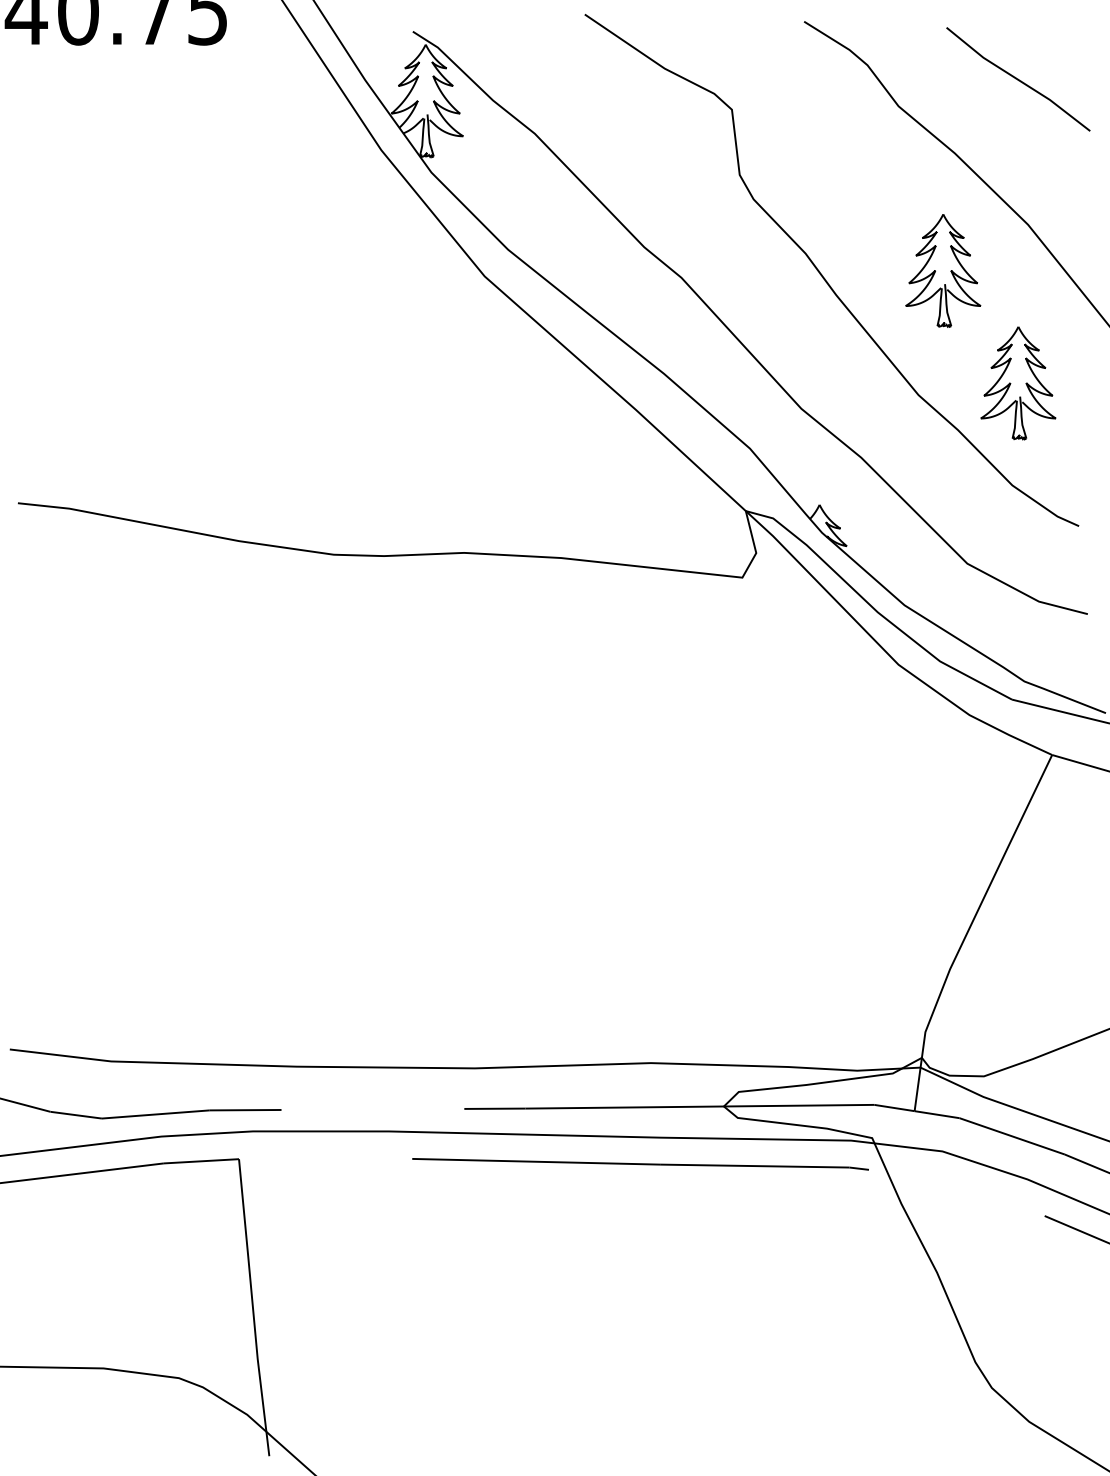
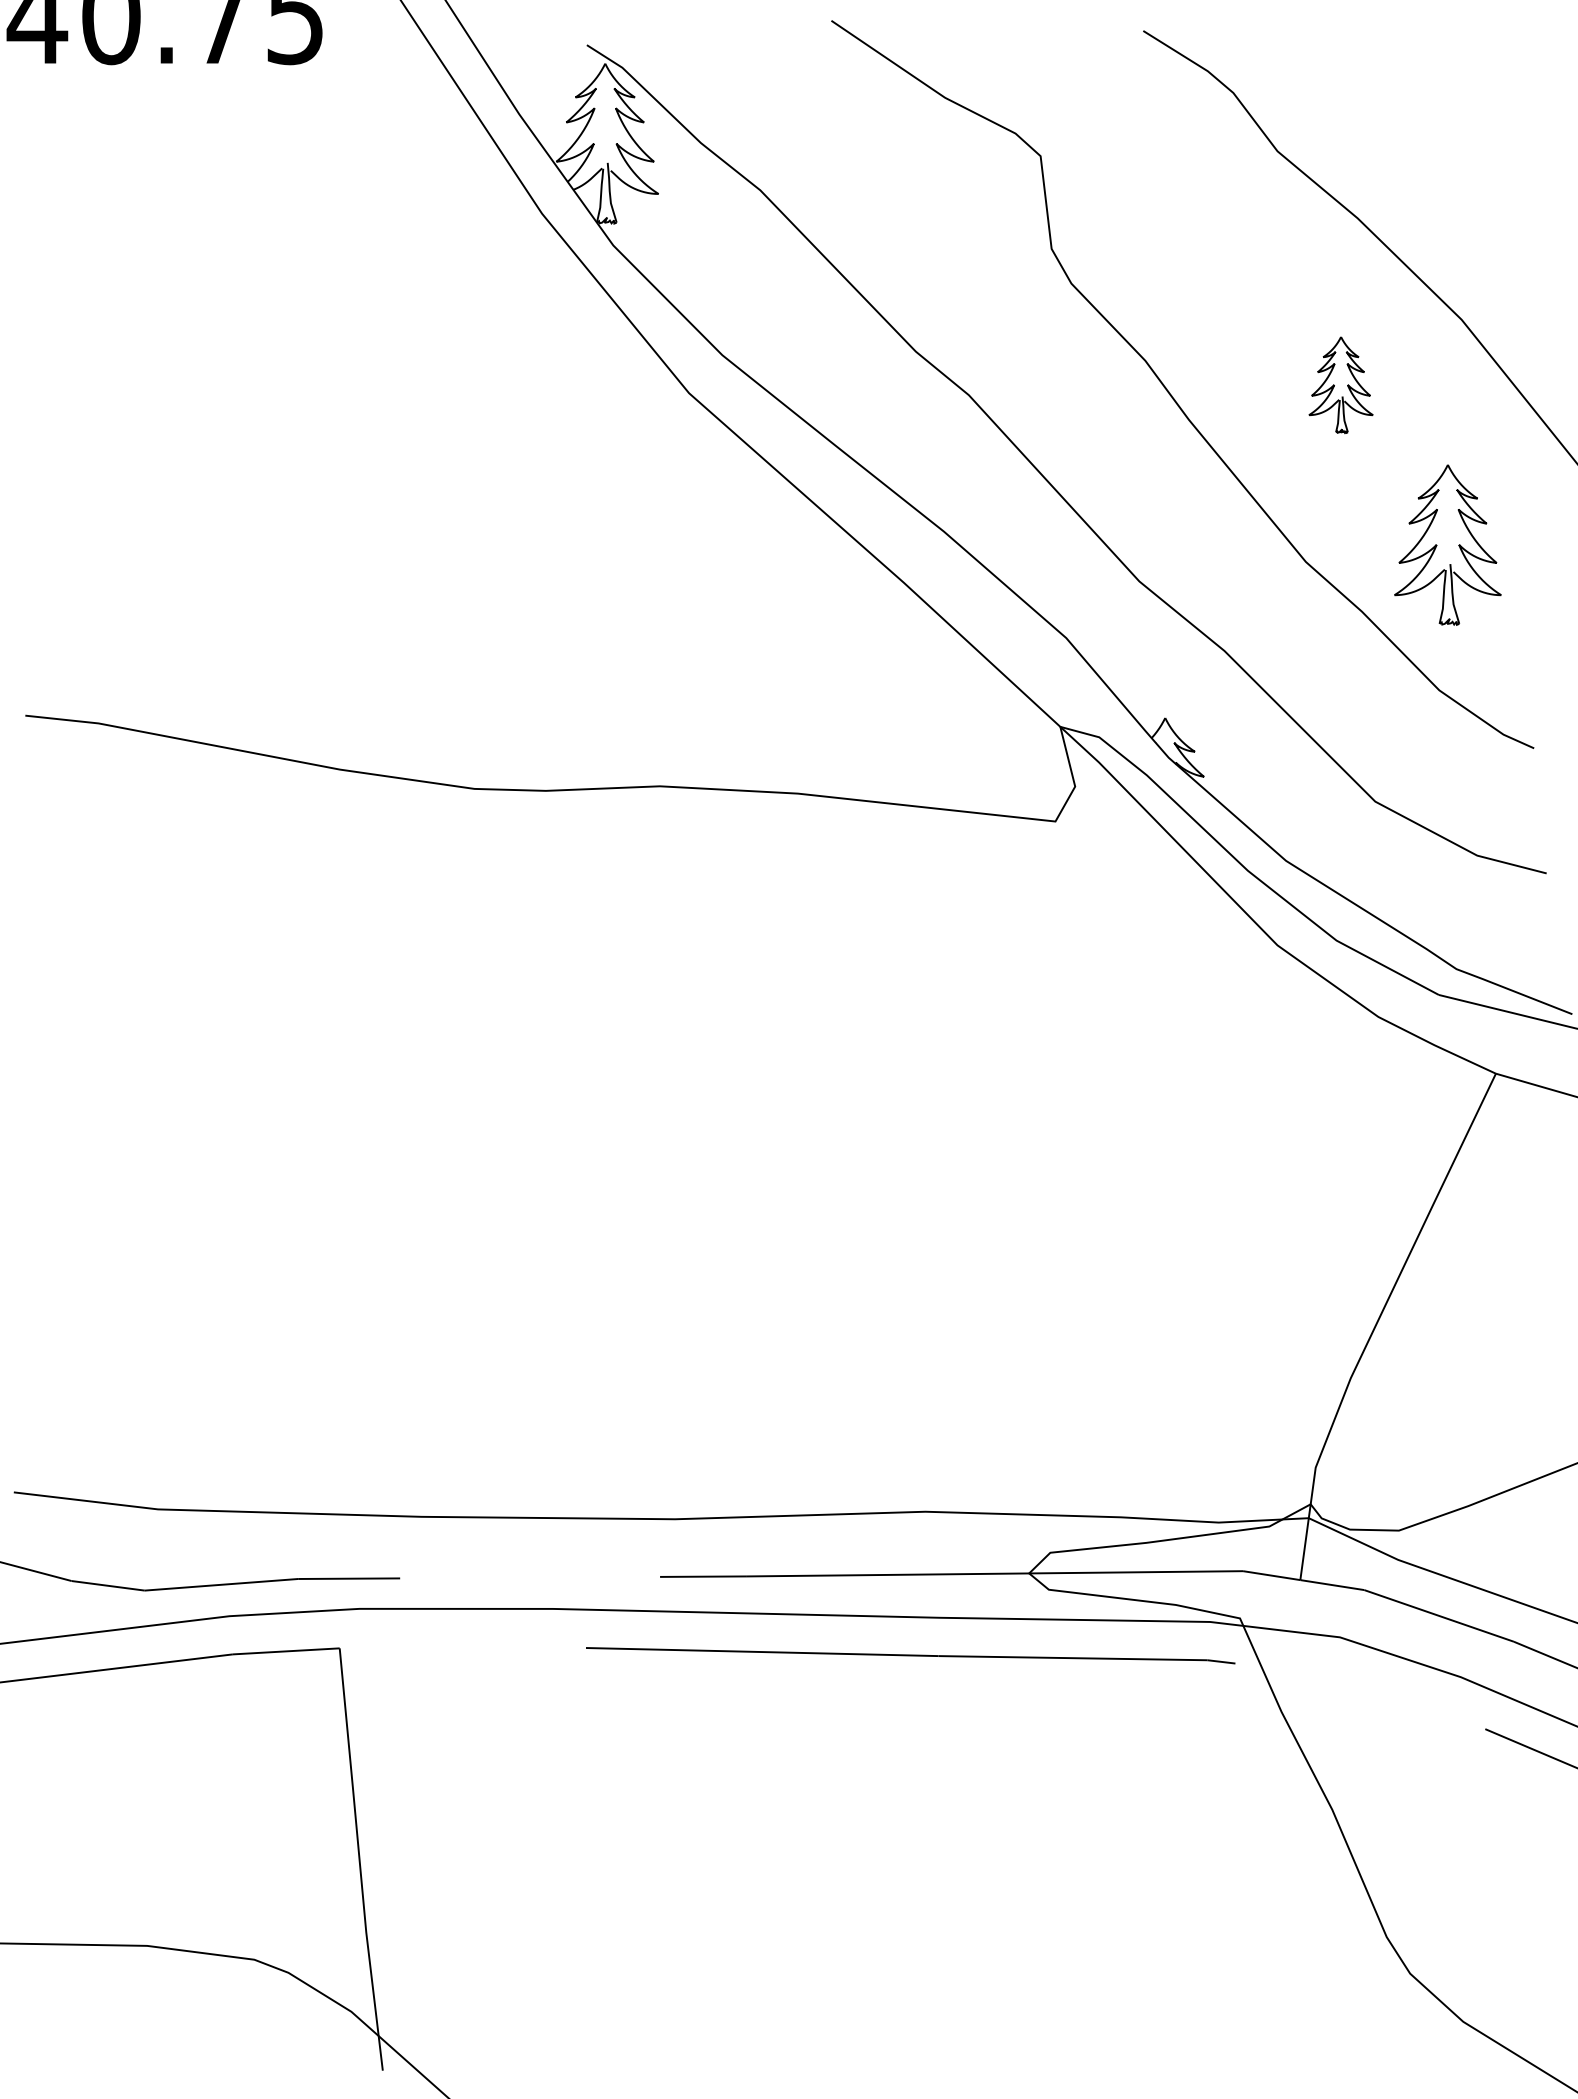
line: (1018, 79) -> (1447, 113), removed
part: (942, 270) -> (1340, 384), size x0.6

